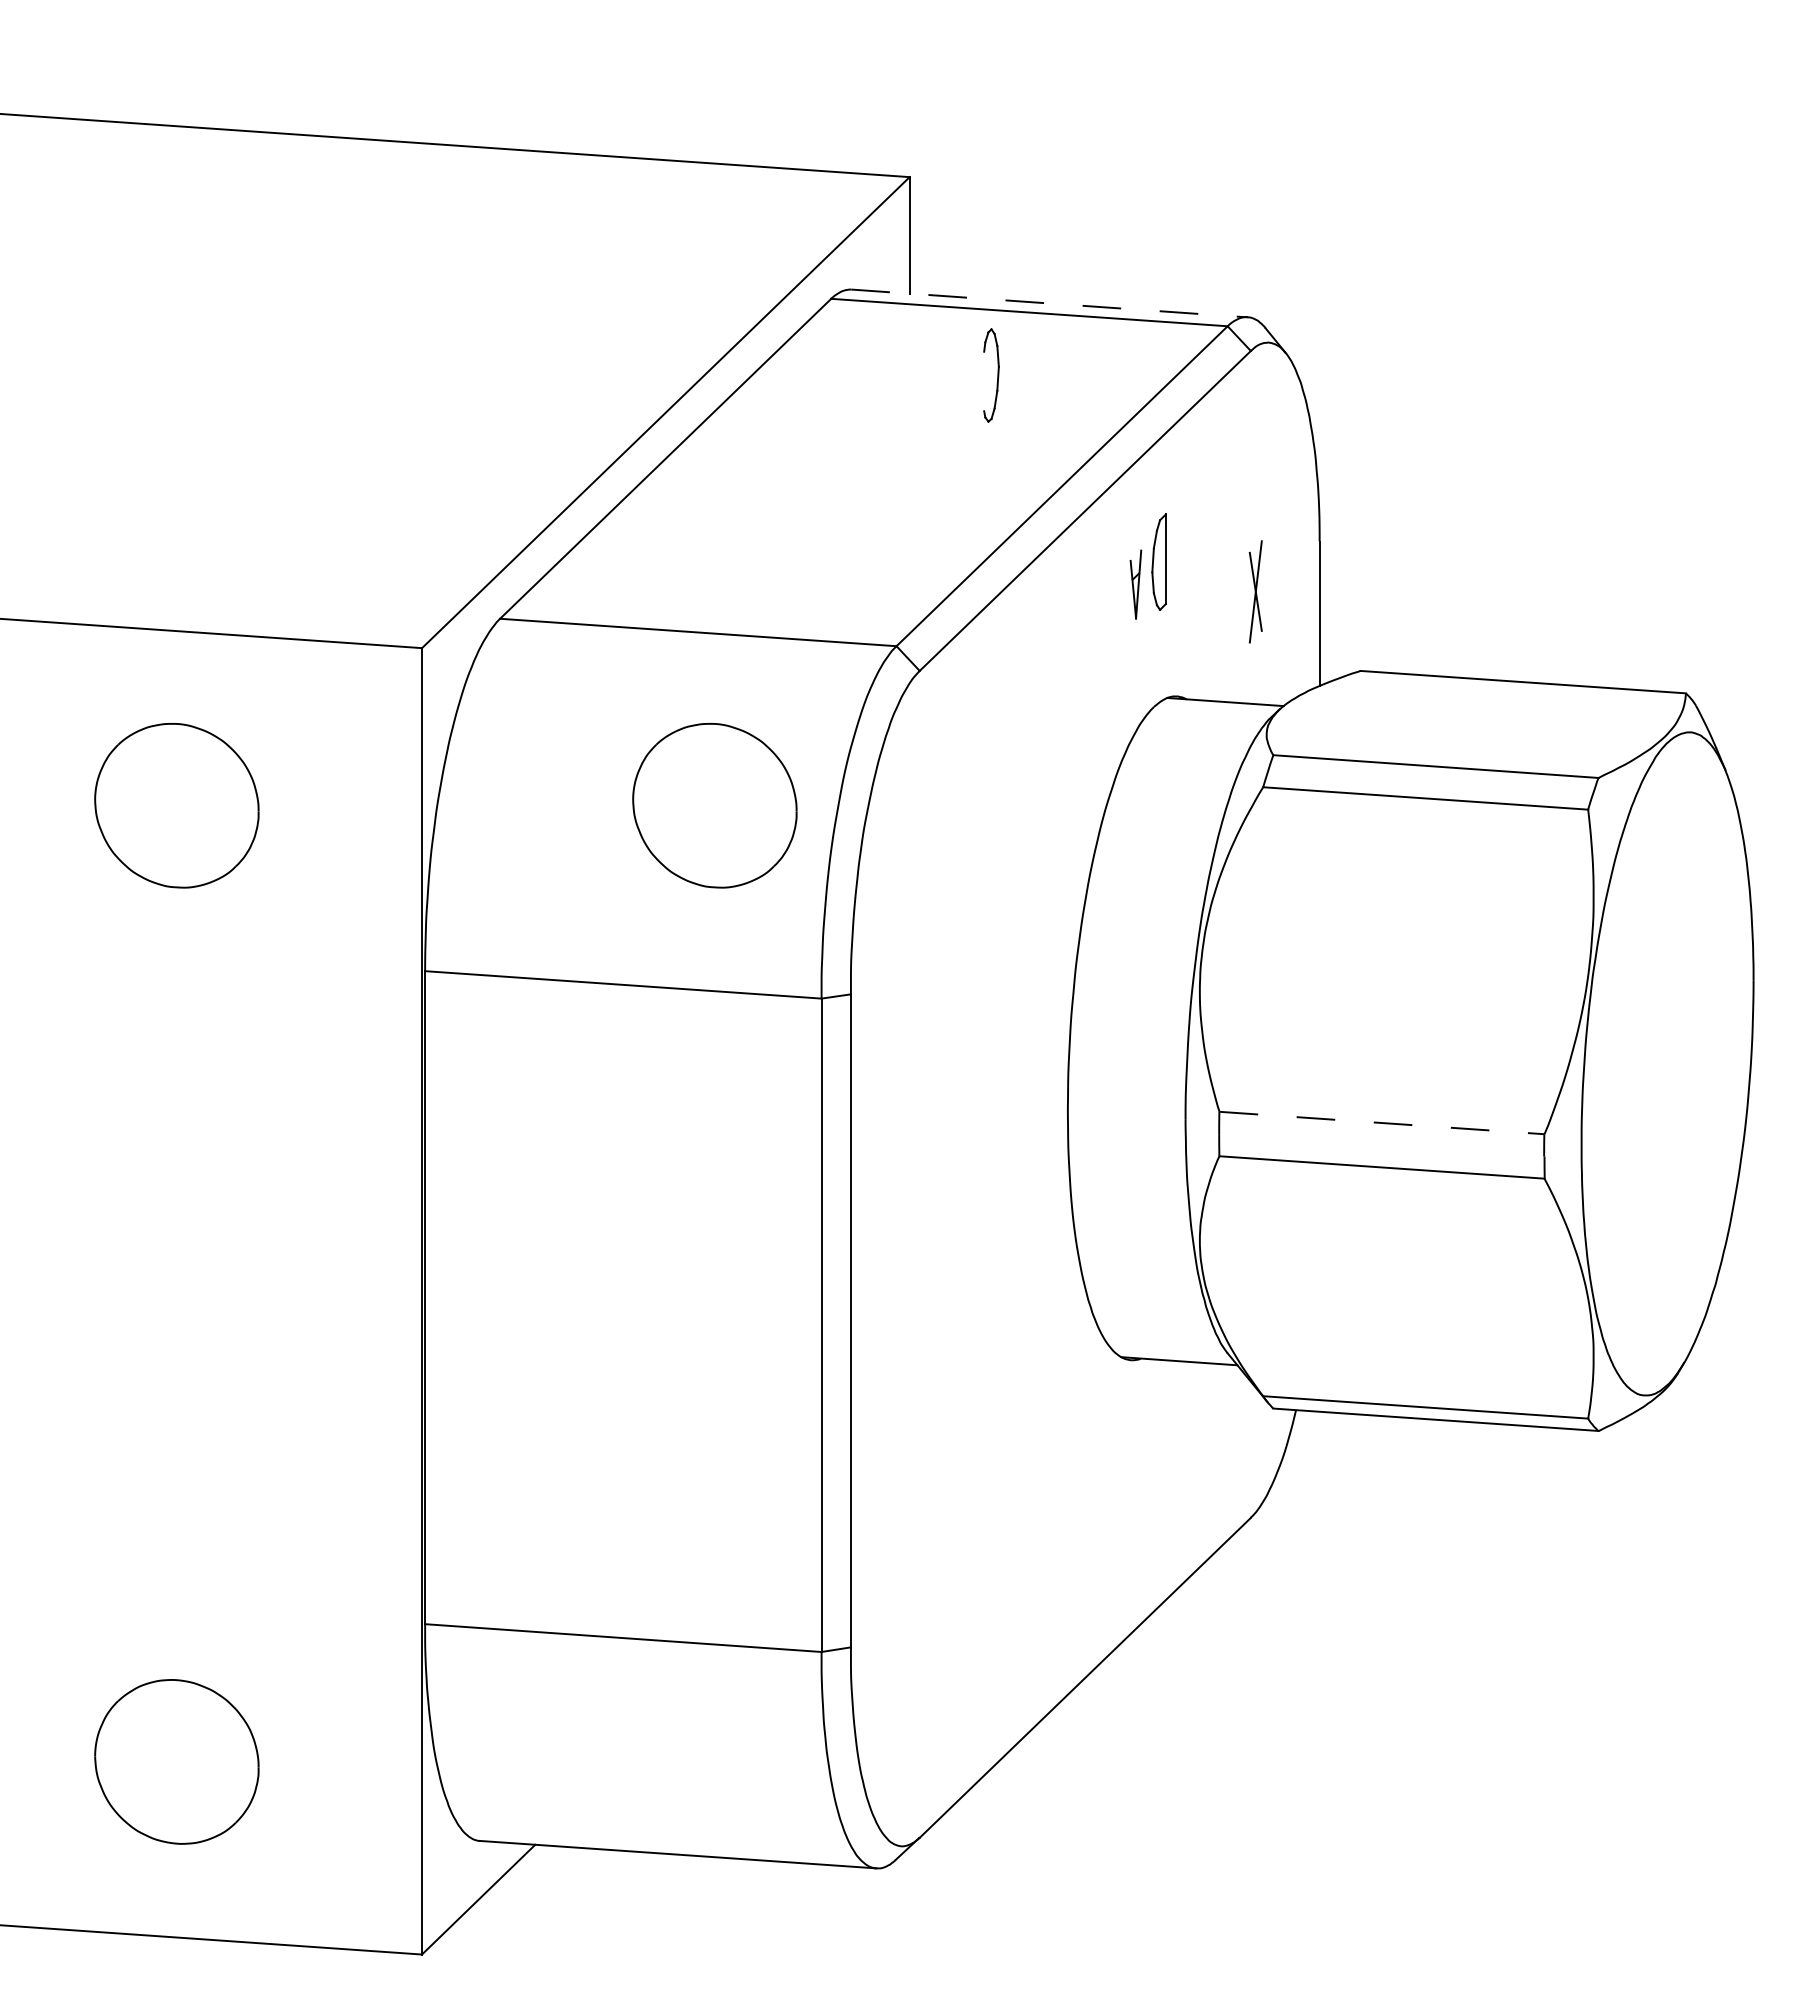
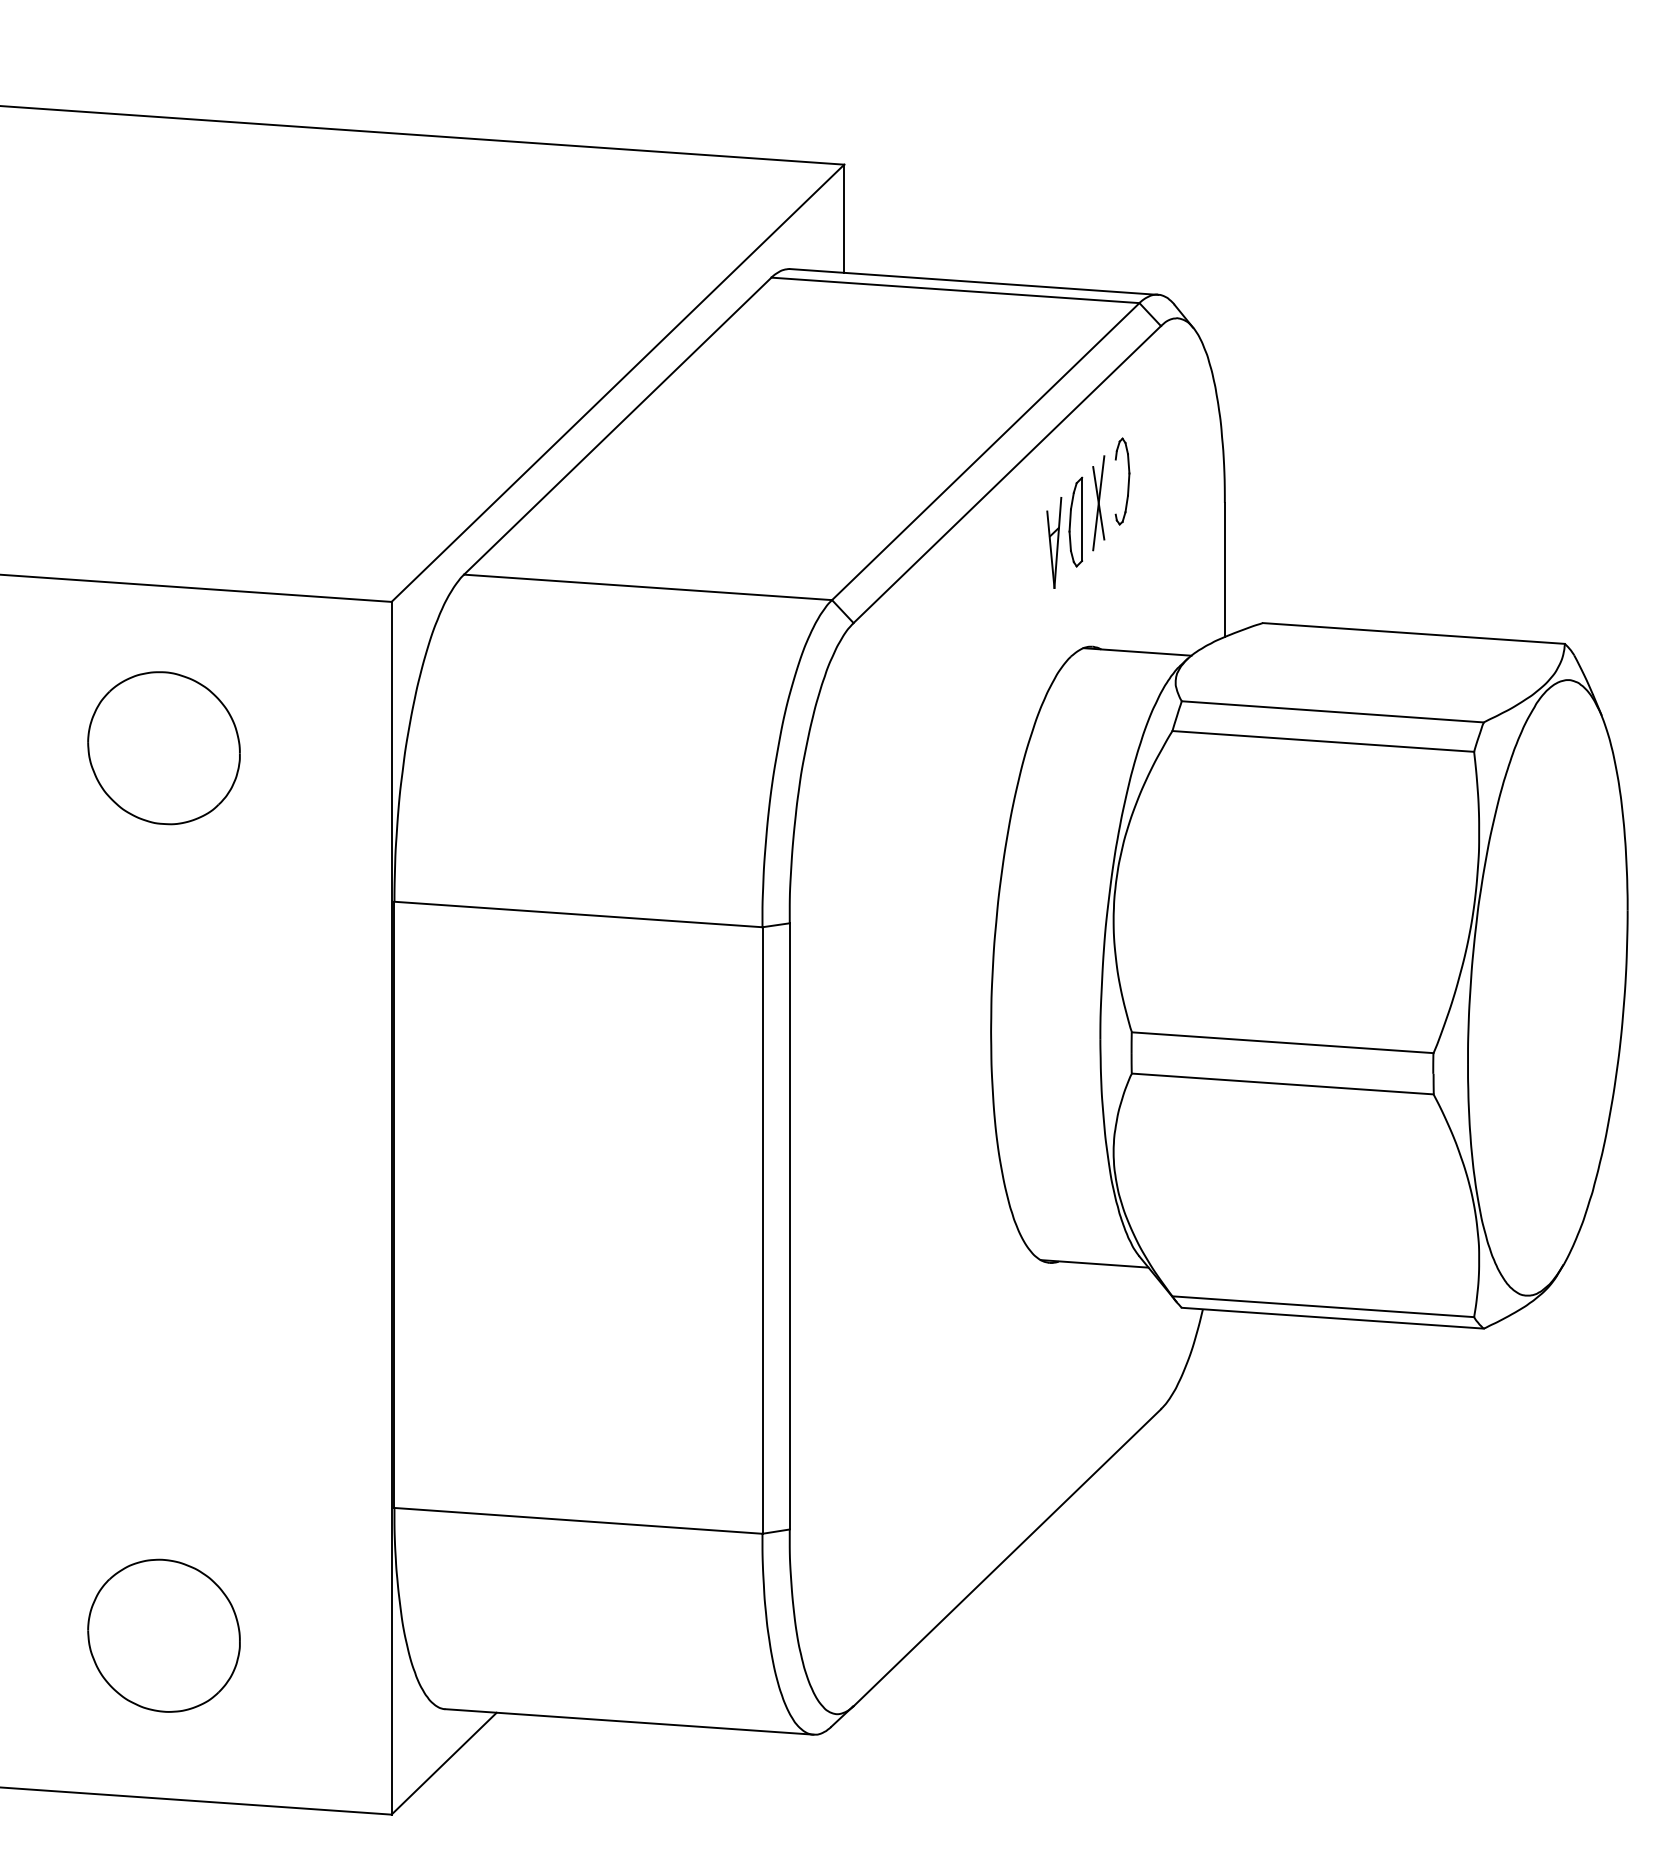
line: (1049, 303) -> (974, 281), dashed -> solid
part: (991, 375) -> (1122, 481), moved
part: (1135, 584) -> (1053, 542), size x1.43
part: (1255, 591) -> (1098, 502), moved
part: (714, 805) -> (663, 747), removed
line: (1382, 1123) -> (1283, 1043), dashed -> solid

